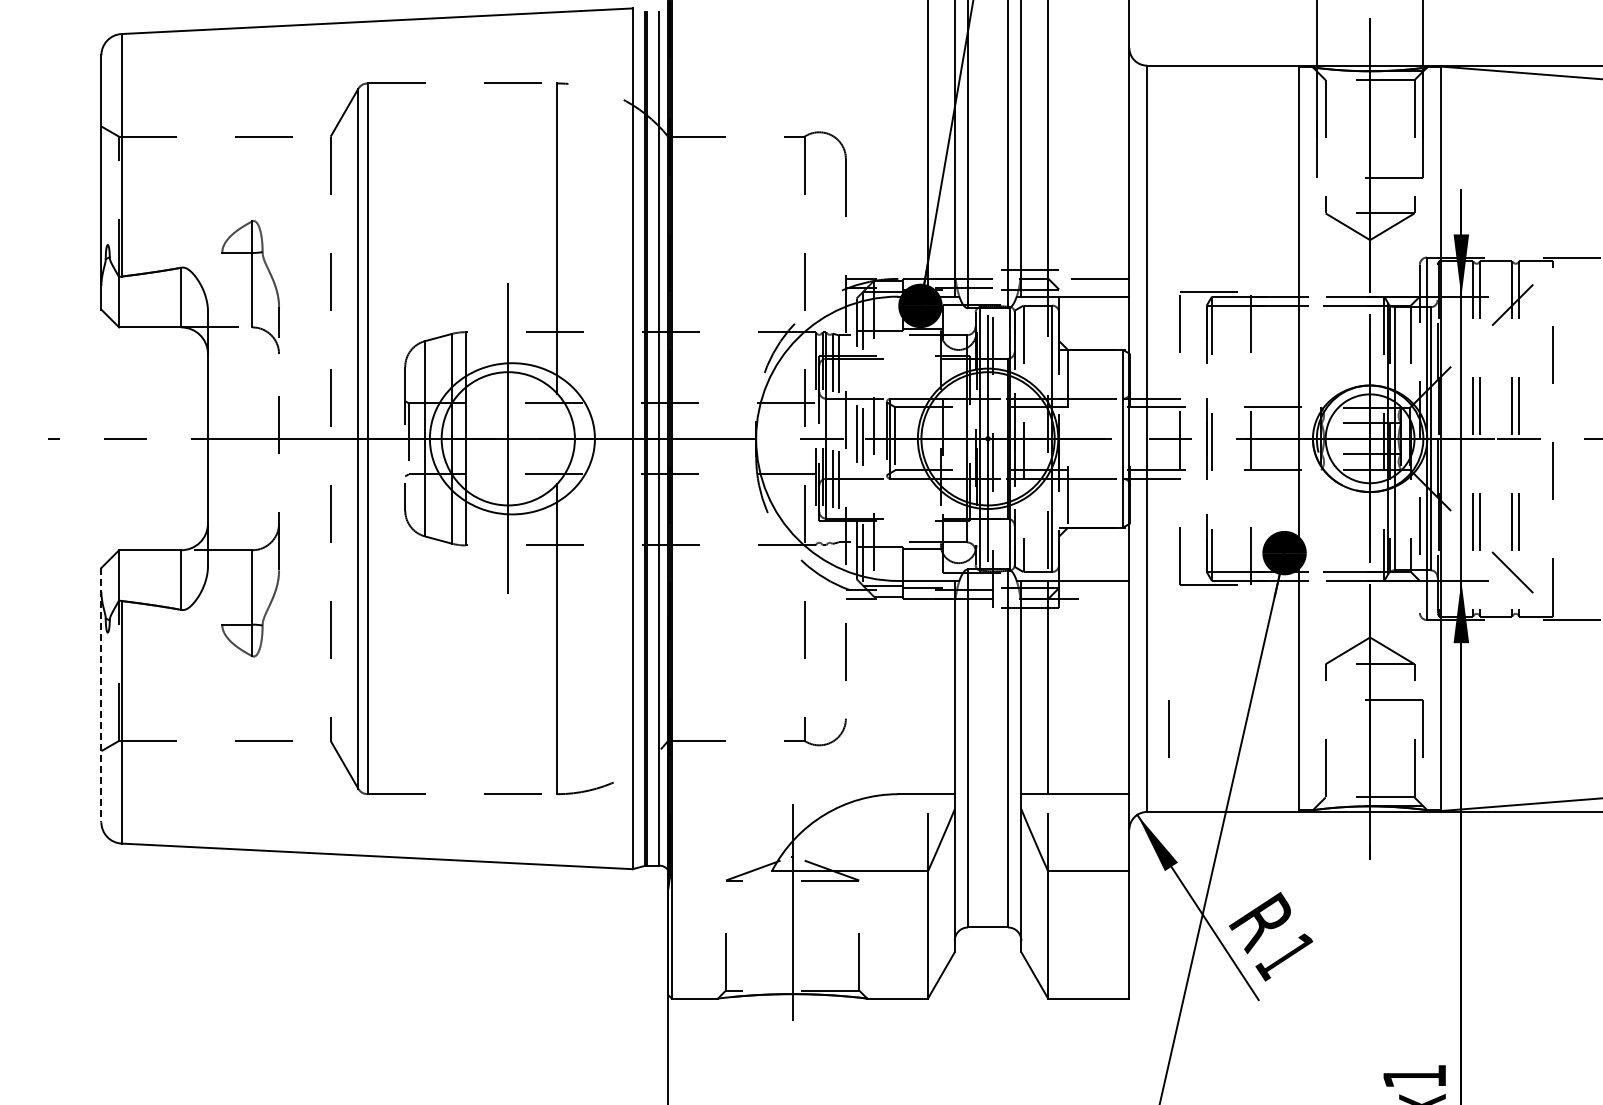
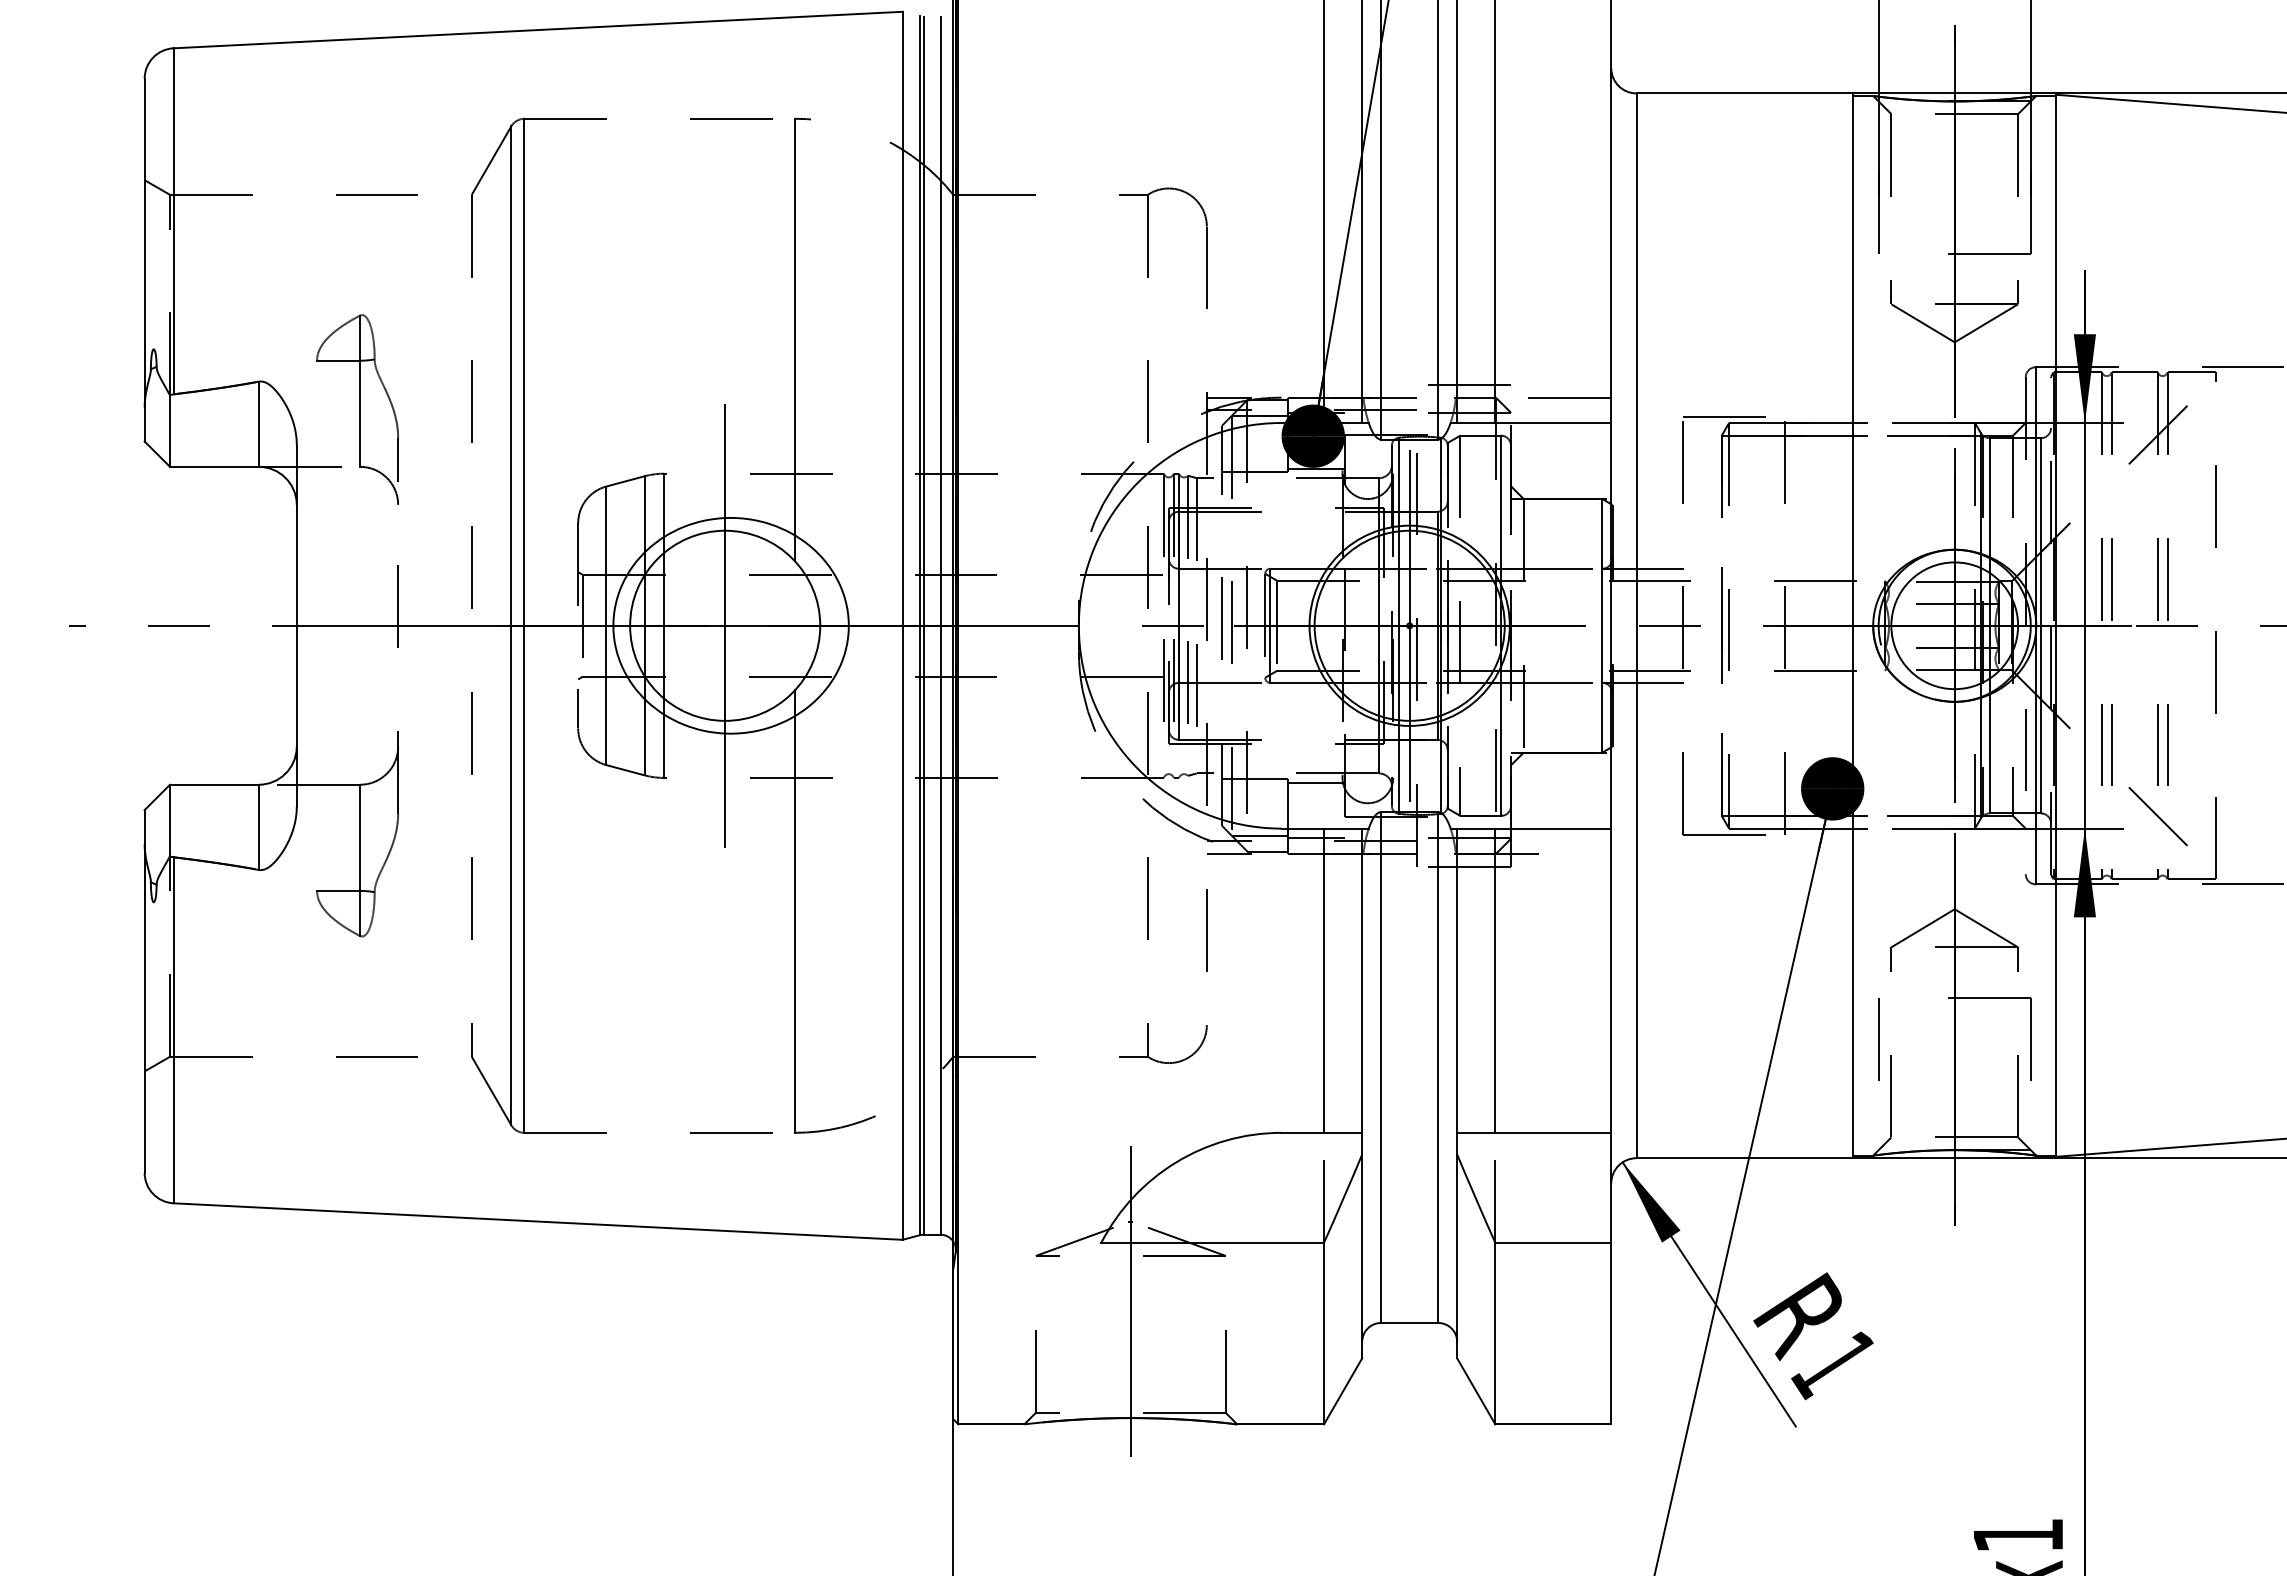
line: (928, 687) -> (1324, 980), added
line: (101, 695) -> (144, 992), dashed -> solid
line: (1168, 728) -> (1878, 1039), moved

